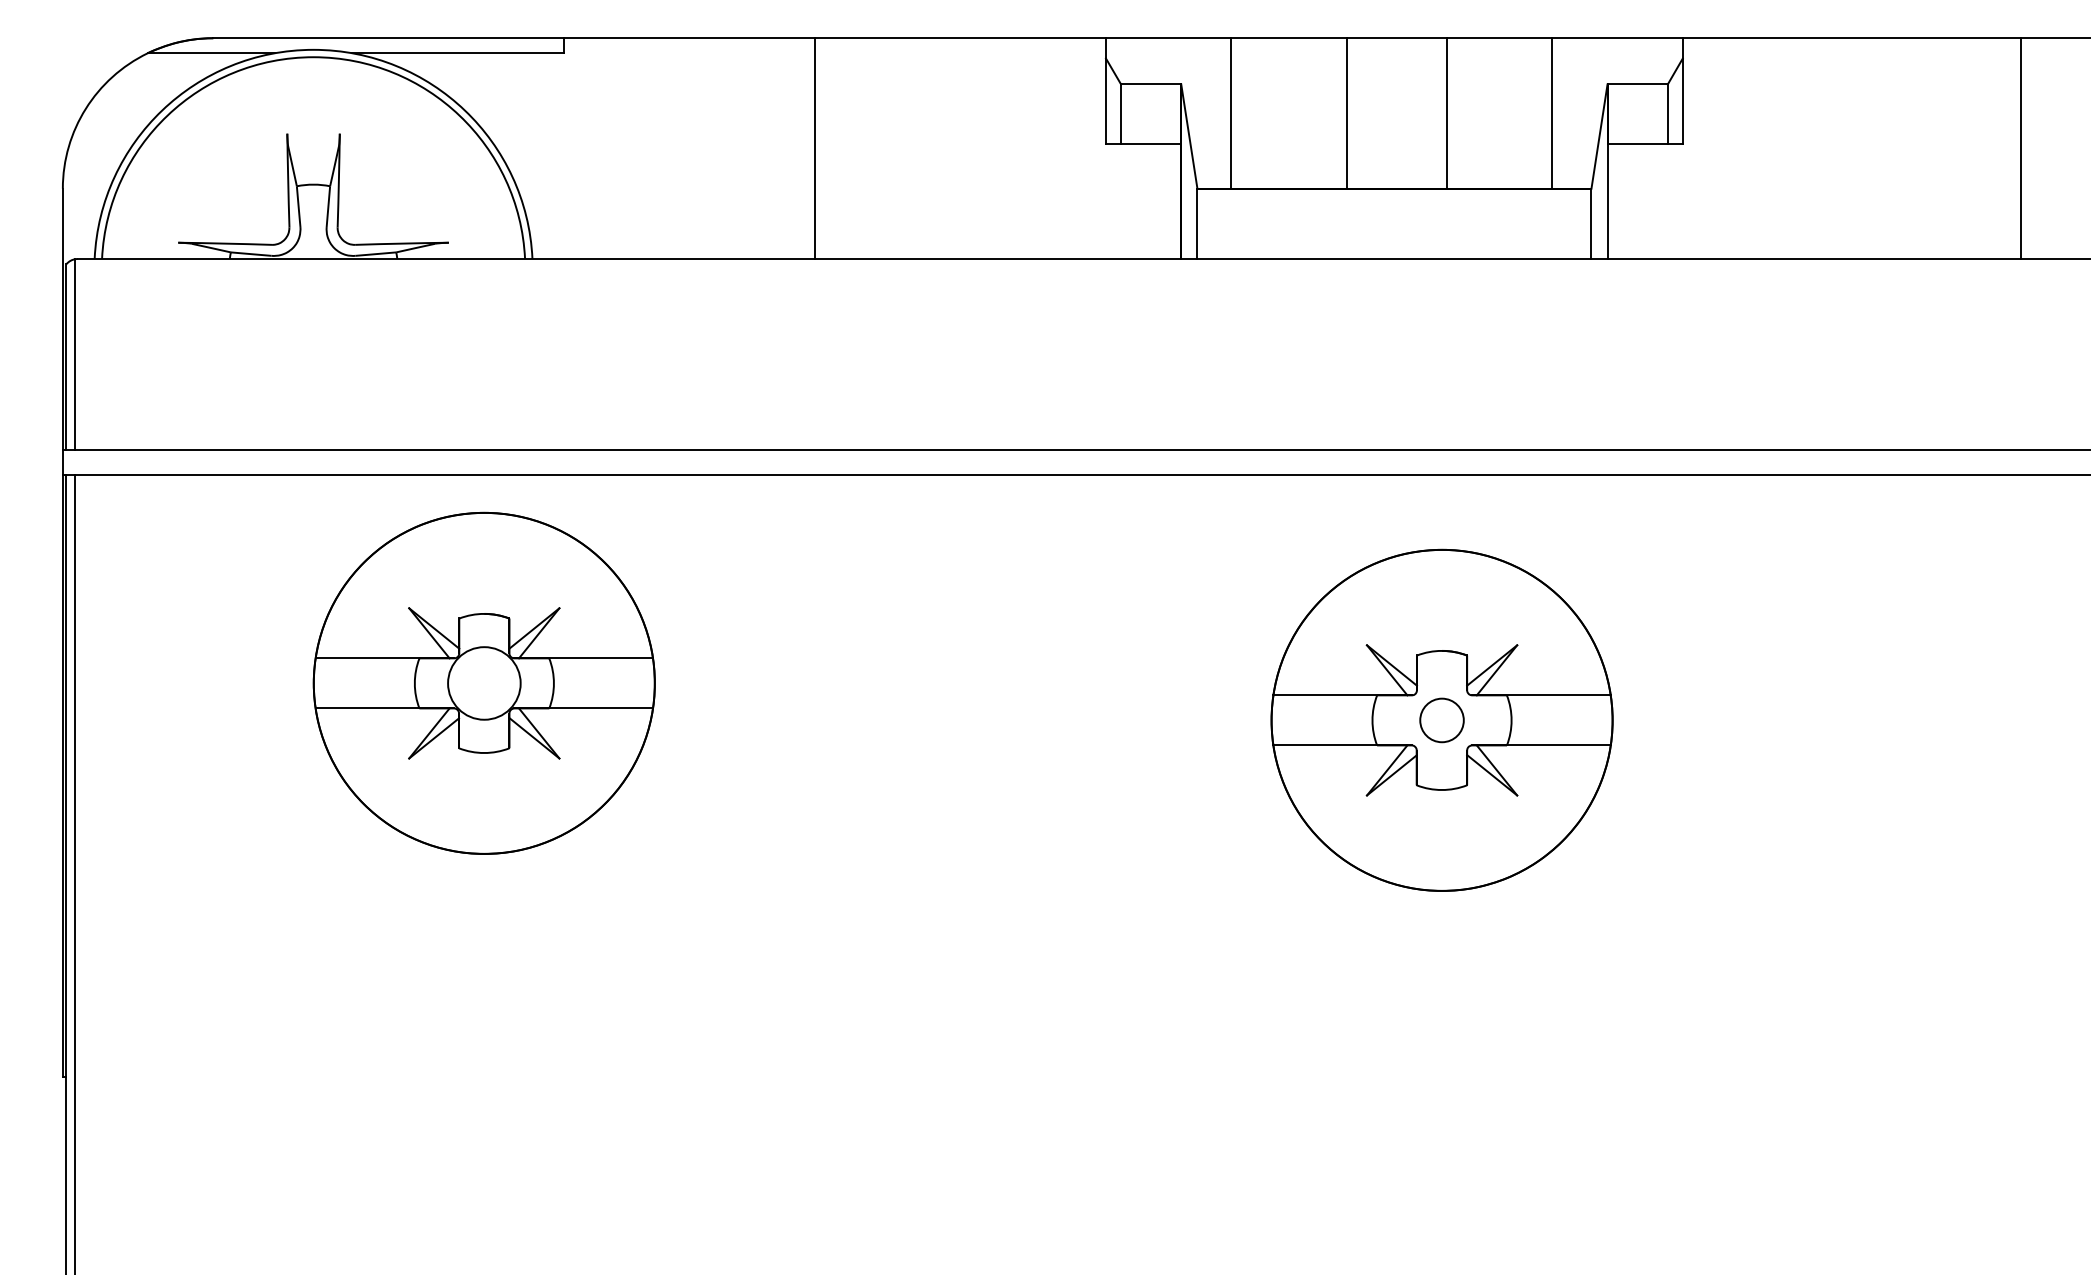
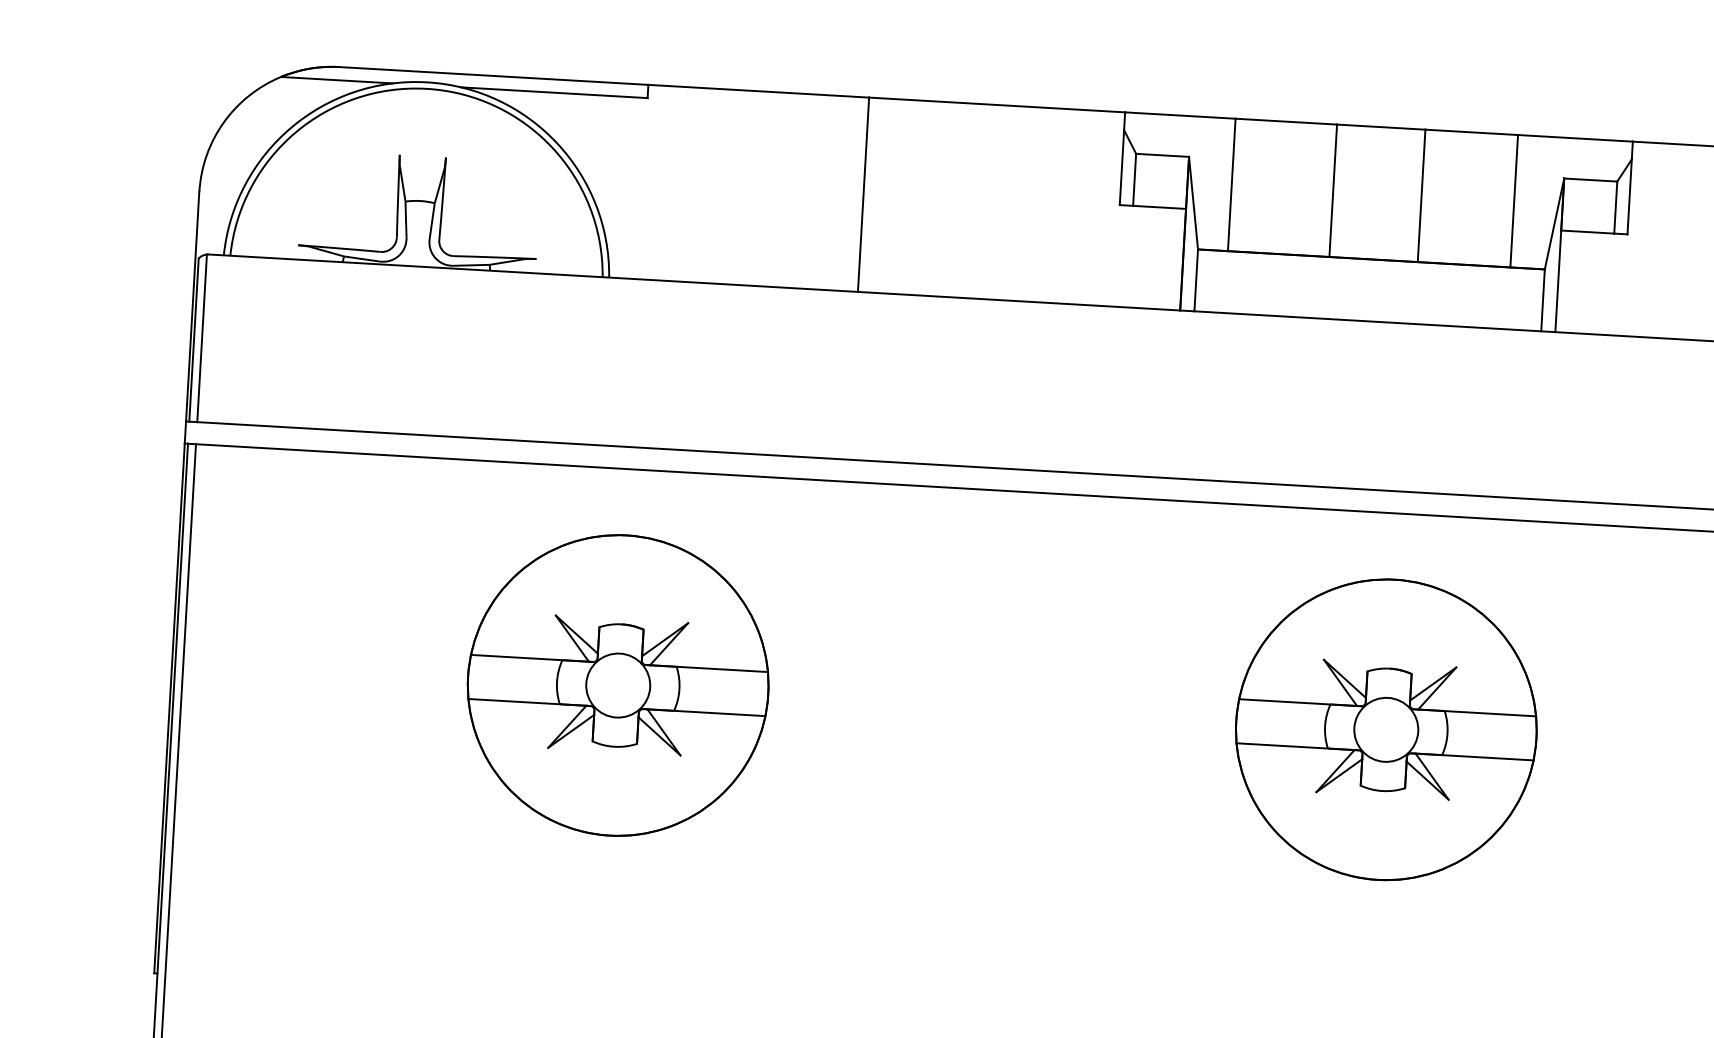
part: (483, 682) -> (617, 684), moved
circle: (1441, 720) -> (1385, 729), size x1.67

